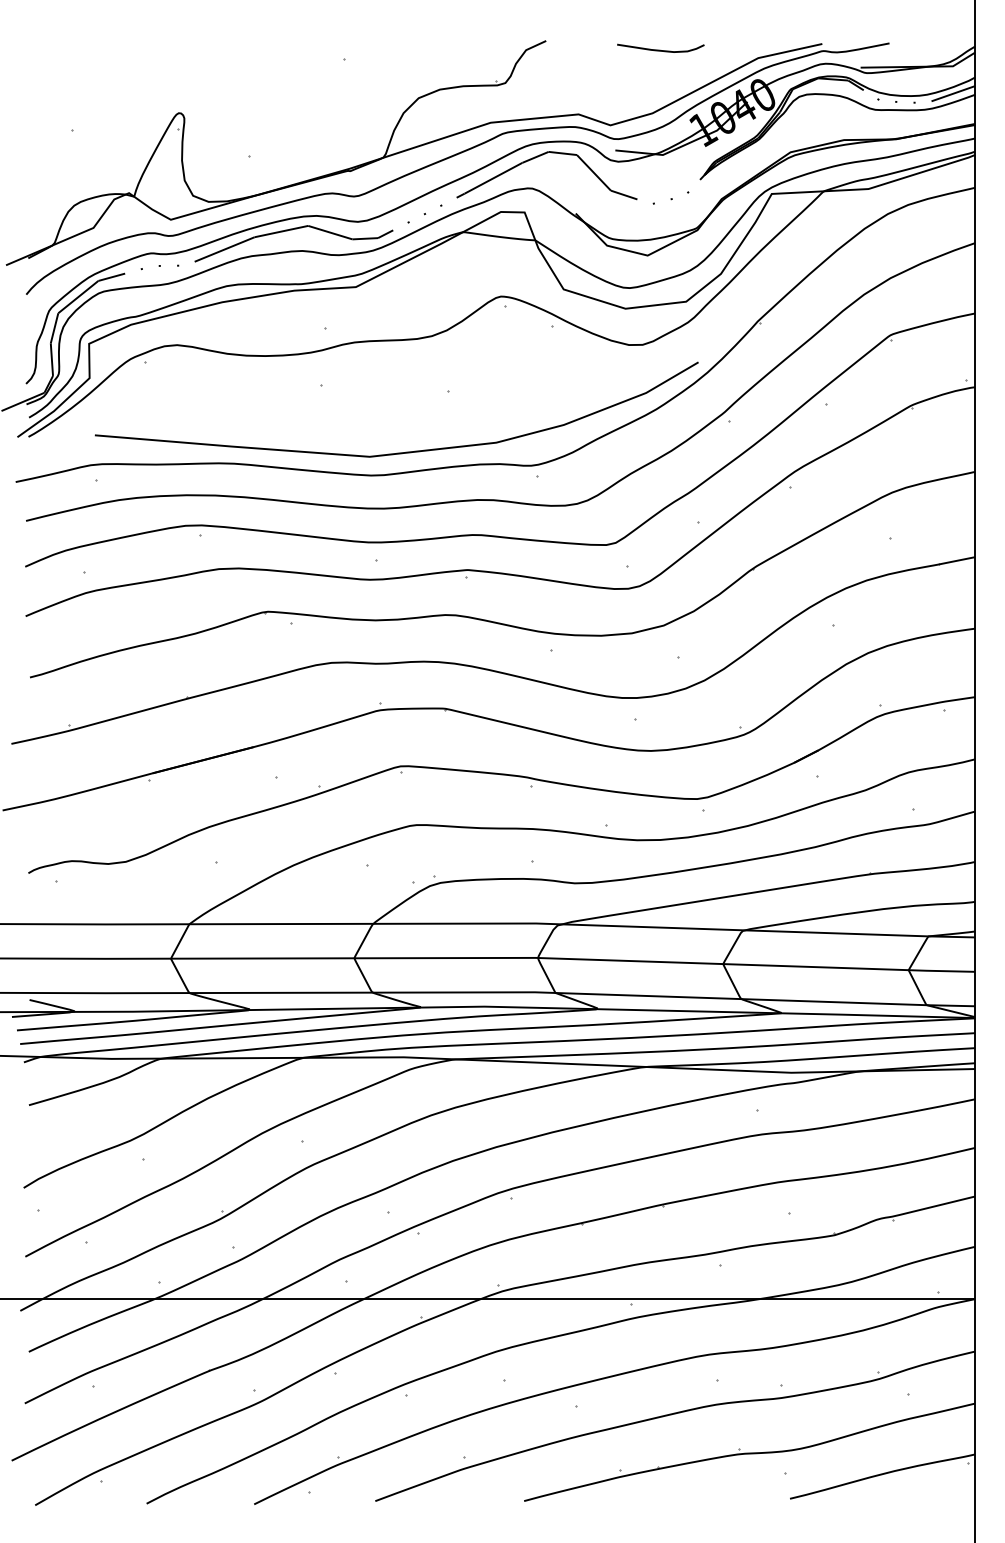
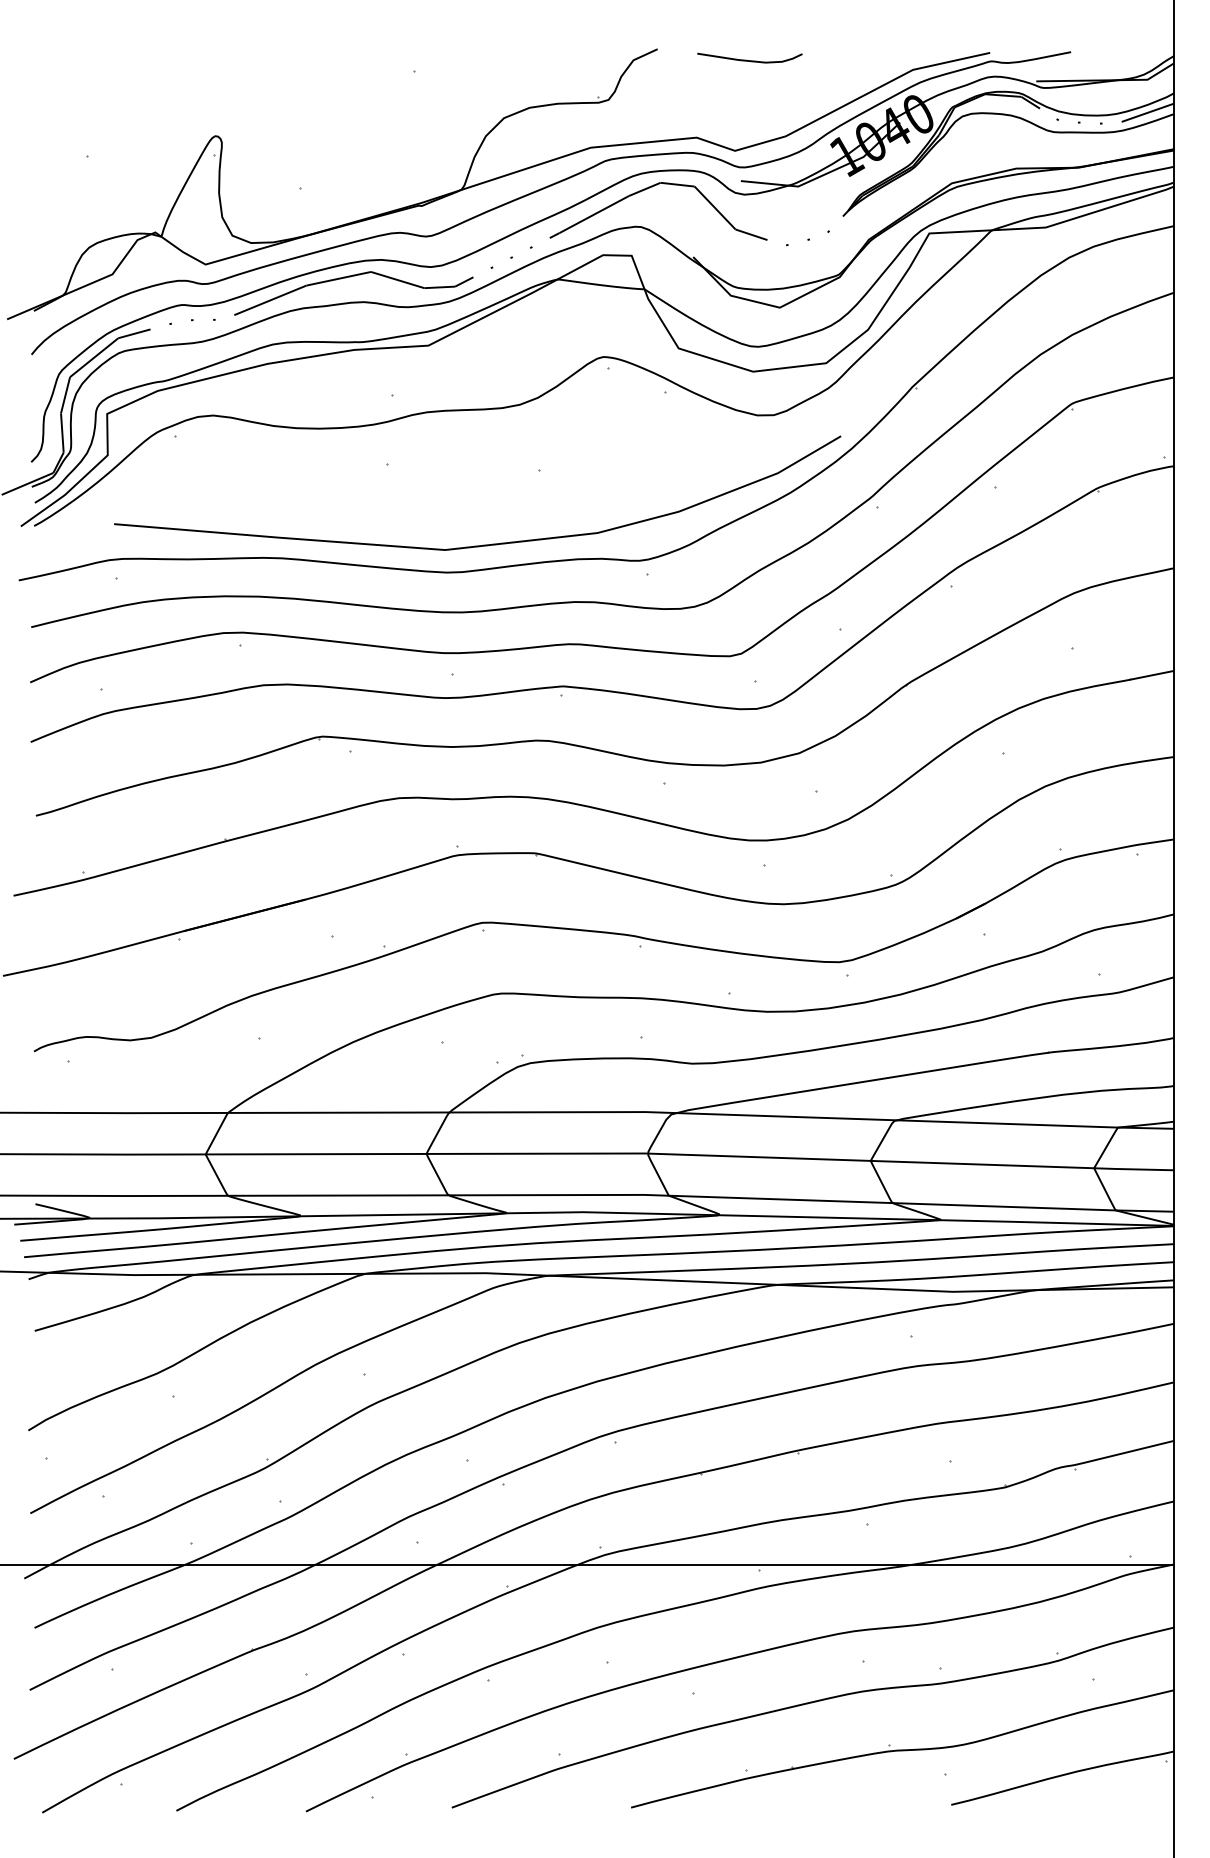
curve: (660, 49) -> (749, 59), moved

